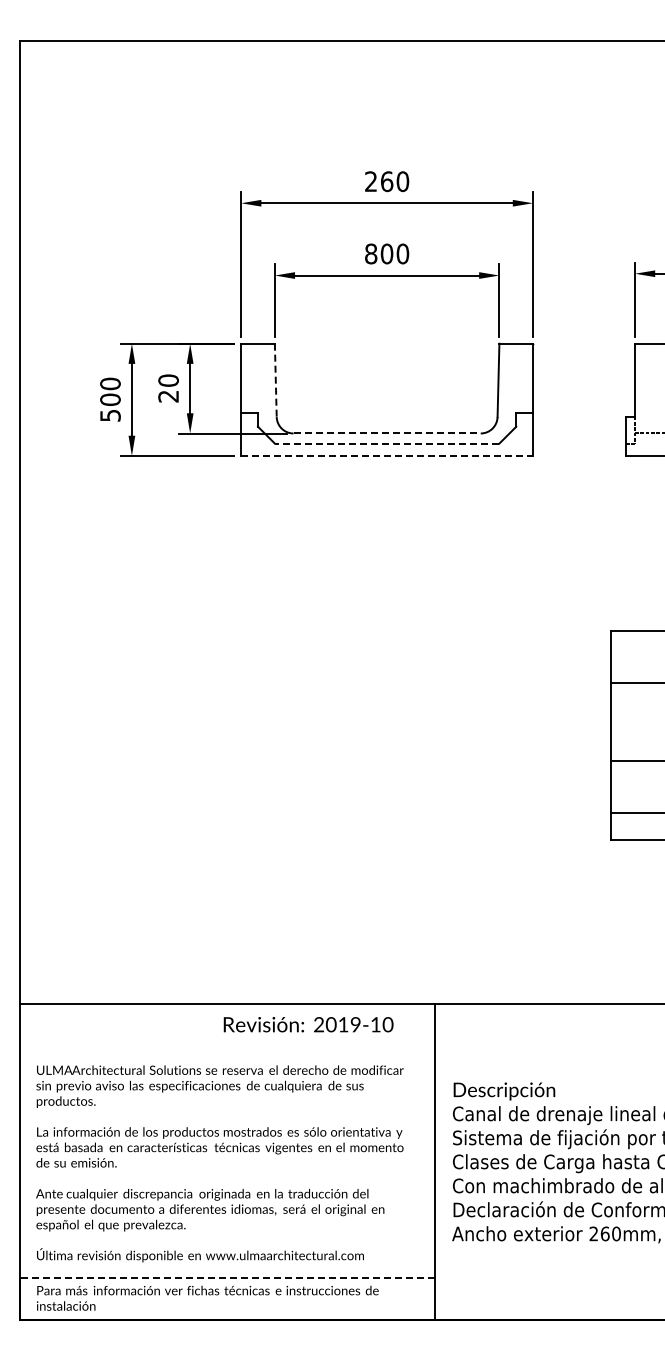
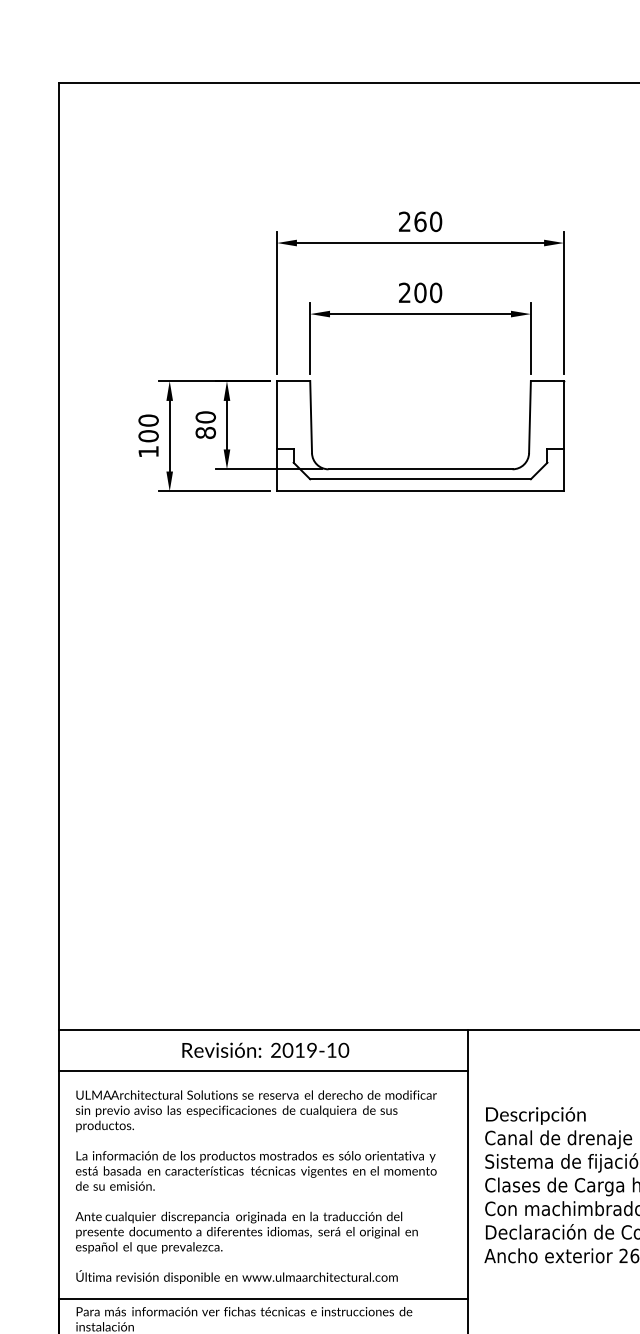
text: (371, 253) -> (405, 292), 800 -> 200
line: (275, 380) -> (310, 417), dashed -> solid
text: (168, 396) -> (205, 432), 20 -> 80
text: (110, 415) -> (148, 451), 500 -> 100
line: (387, 433) -> (420, 469), dashed -> solid
line: (386, 443) -> (419, 479), dashed -> solid
line: (387, 455) -> (420, 490), dashed -> solid
text: (308, 1024) -> (265, 1050), moved
line: (227, 1045) -> (263, 1070), added
line: (227, 1278) -> (263, 1299), dashed -> solid

